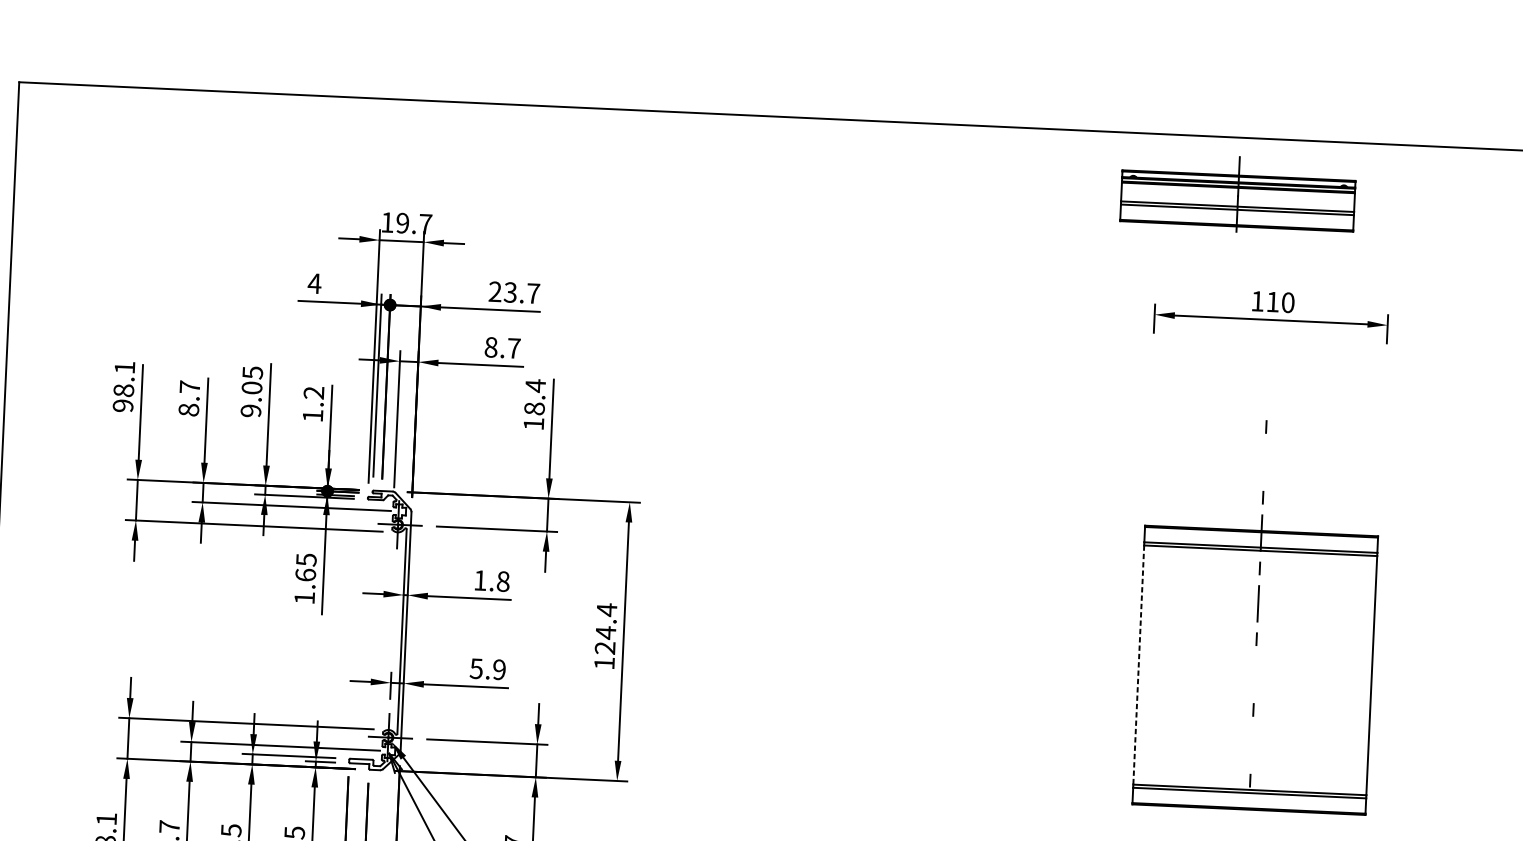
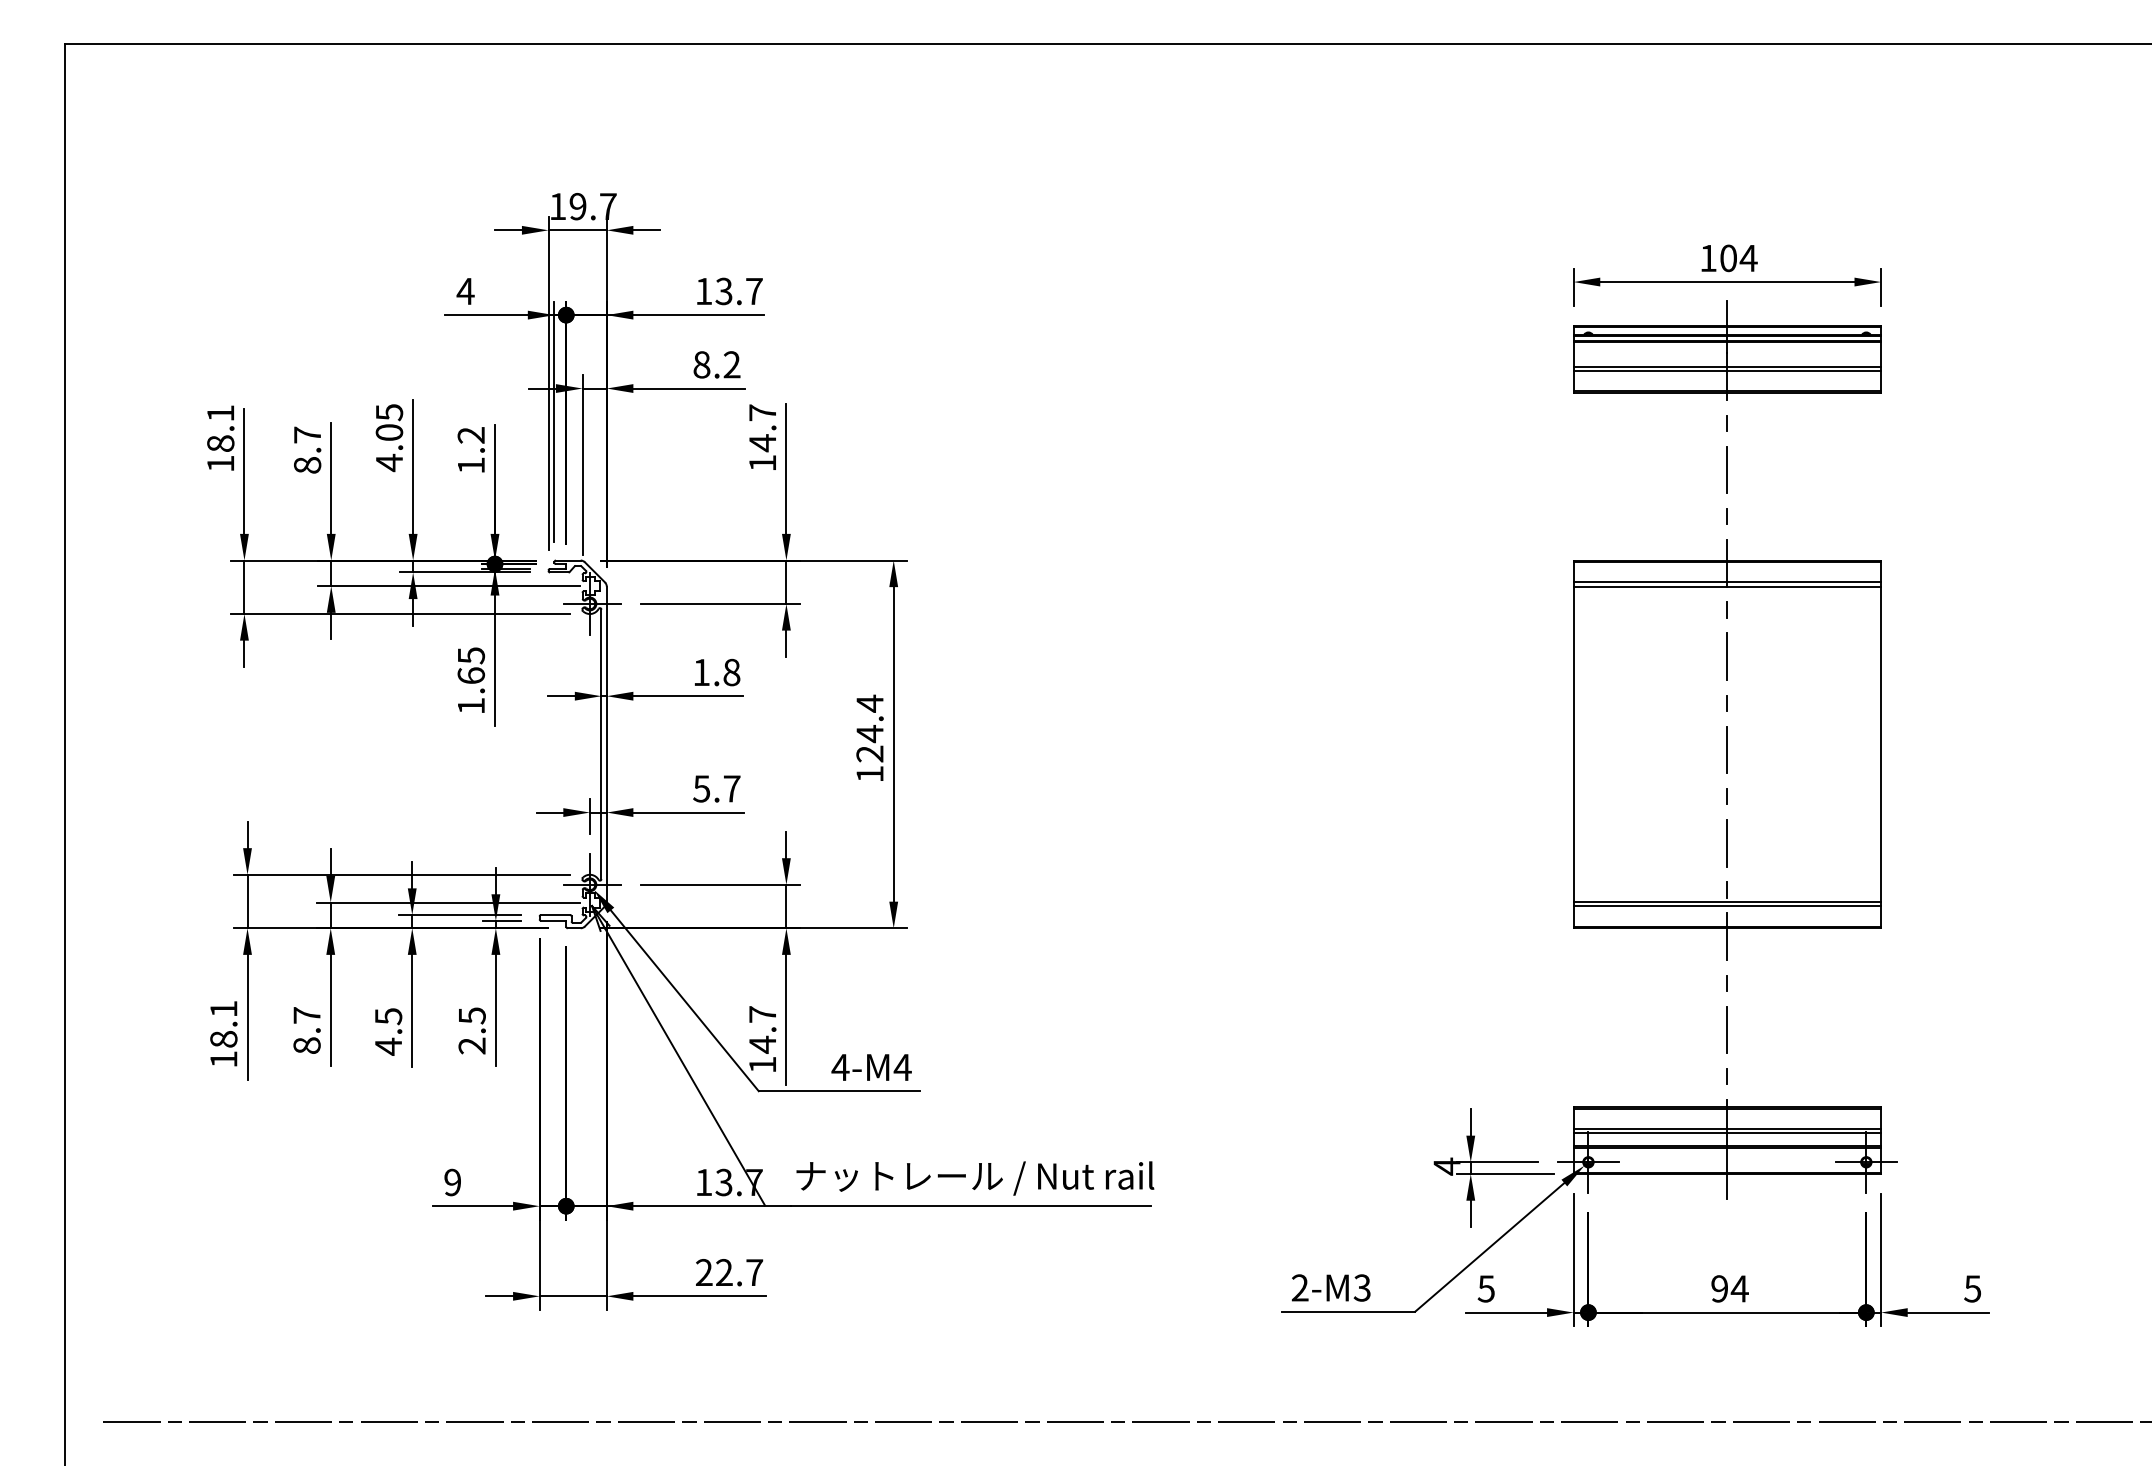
part: (1238, 194) -> (1727, 350), moved
text: (494, 291) -> (703, 290), 23.7 -> 13.7
text: (1280, 302) -> (1738, 258), 110 -> 104
text: (513, 348) -> (731, 364), 8.7 -> 8.2
text: (534, 396) -> (762, 427), 18.4 -> 14.7
text: (122, 405) -> (220, 463), 98.1 -> 18.1
text: (251, 410) -> (389, 462), 9.05 -> 4.05
line: (1264, 462) -> (1727, 469), added
line: (1138, 665) -> (1573, 744), dashed -> solid
text: (499, 669) -> (731, 788), 5.9 -> 5.7
line: (1255, 674) -> (1727, 749), added
line: (1251, 744) -> (1727, 842), added
line: (1248, 815) -> (1727, 936), added

